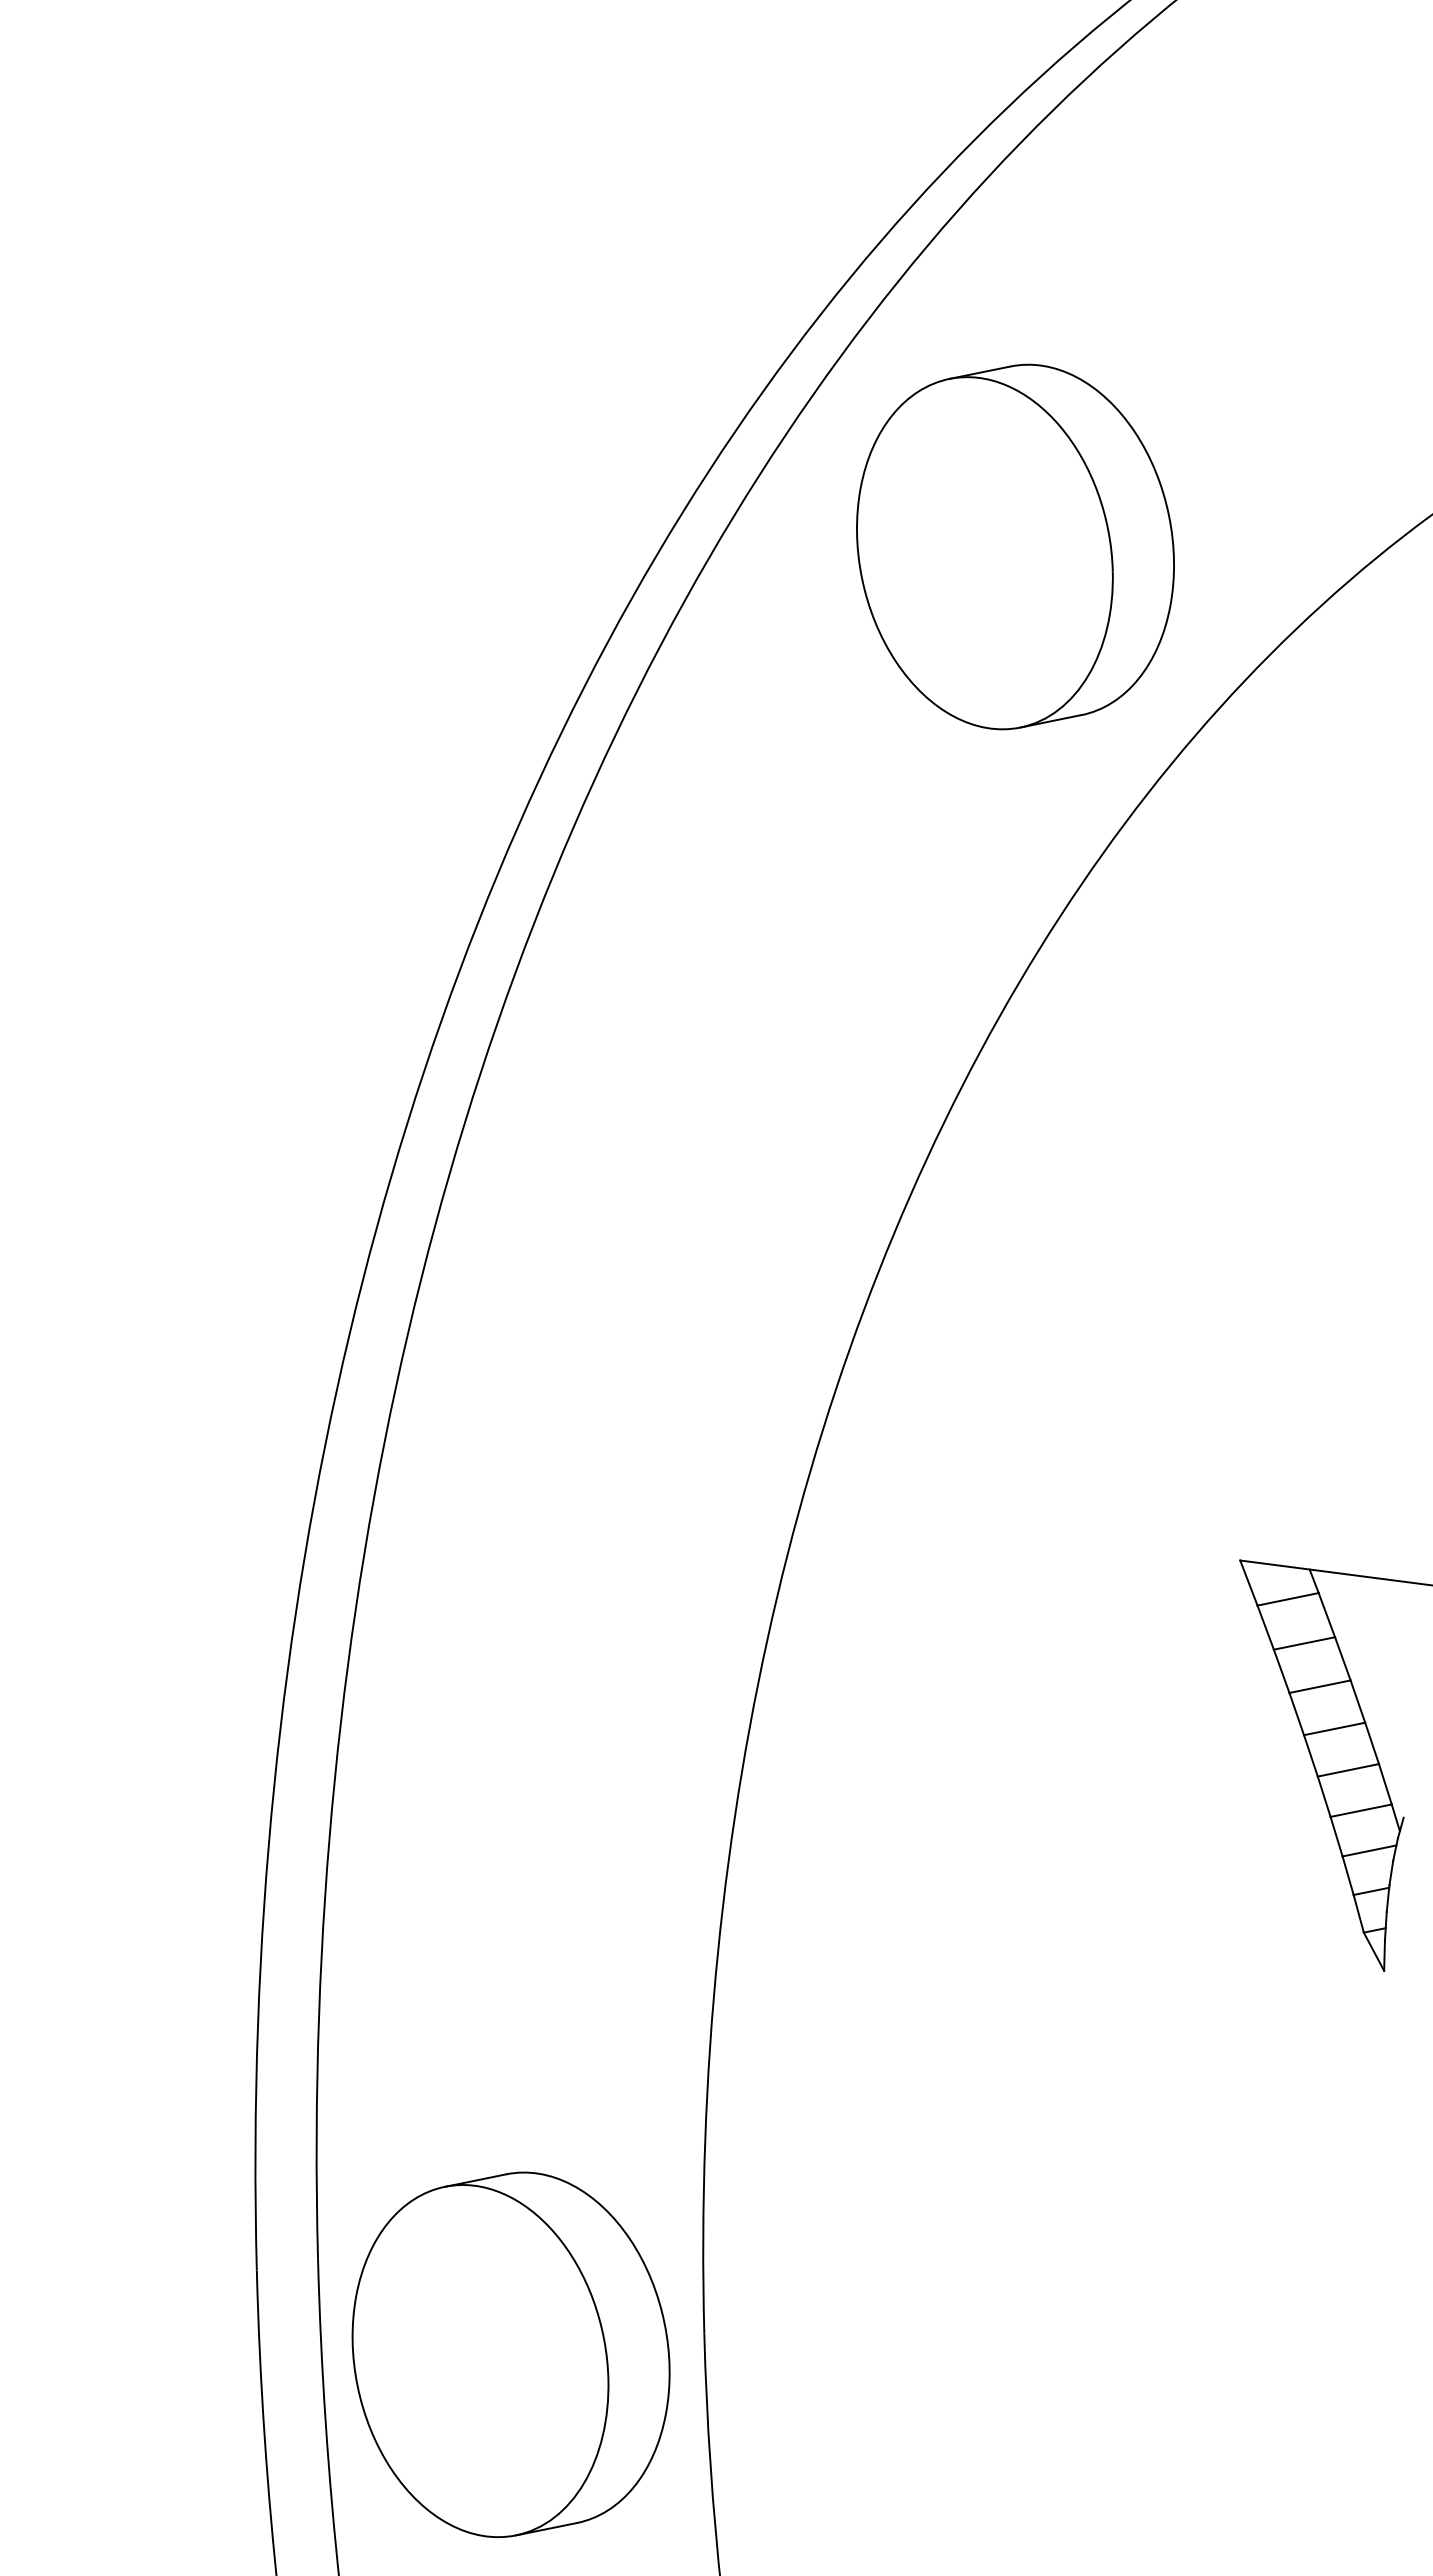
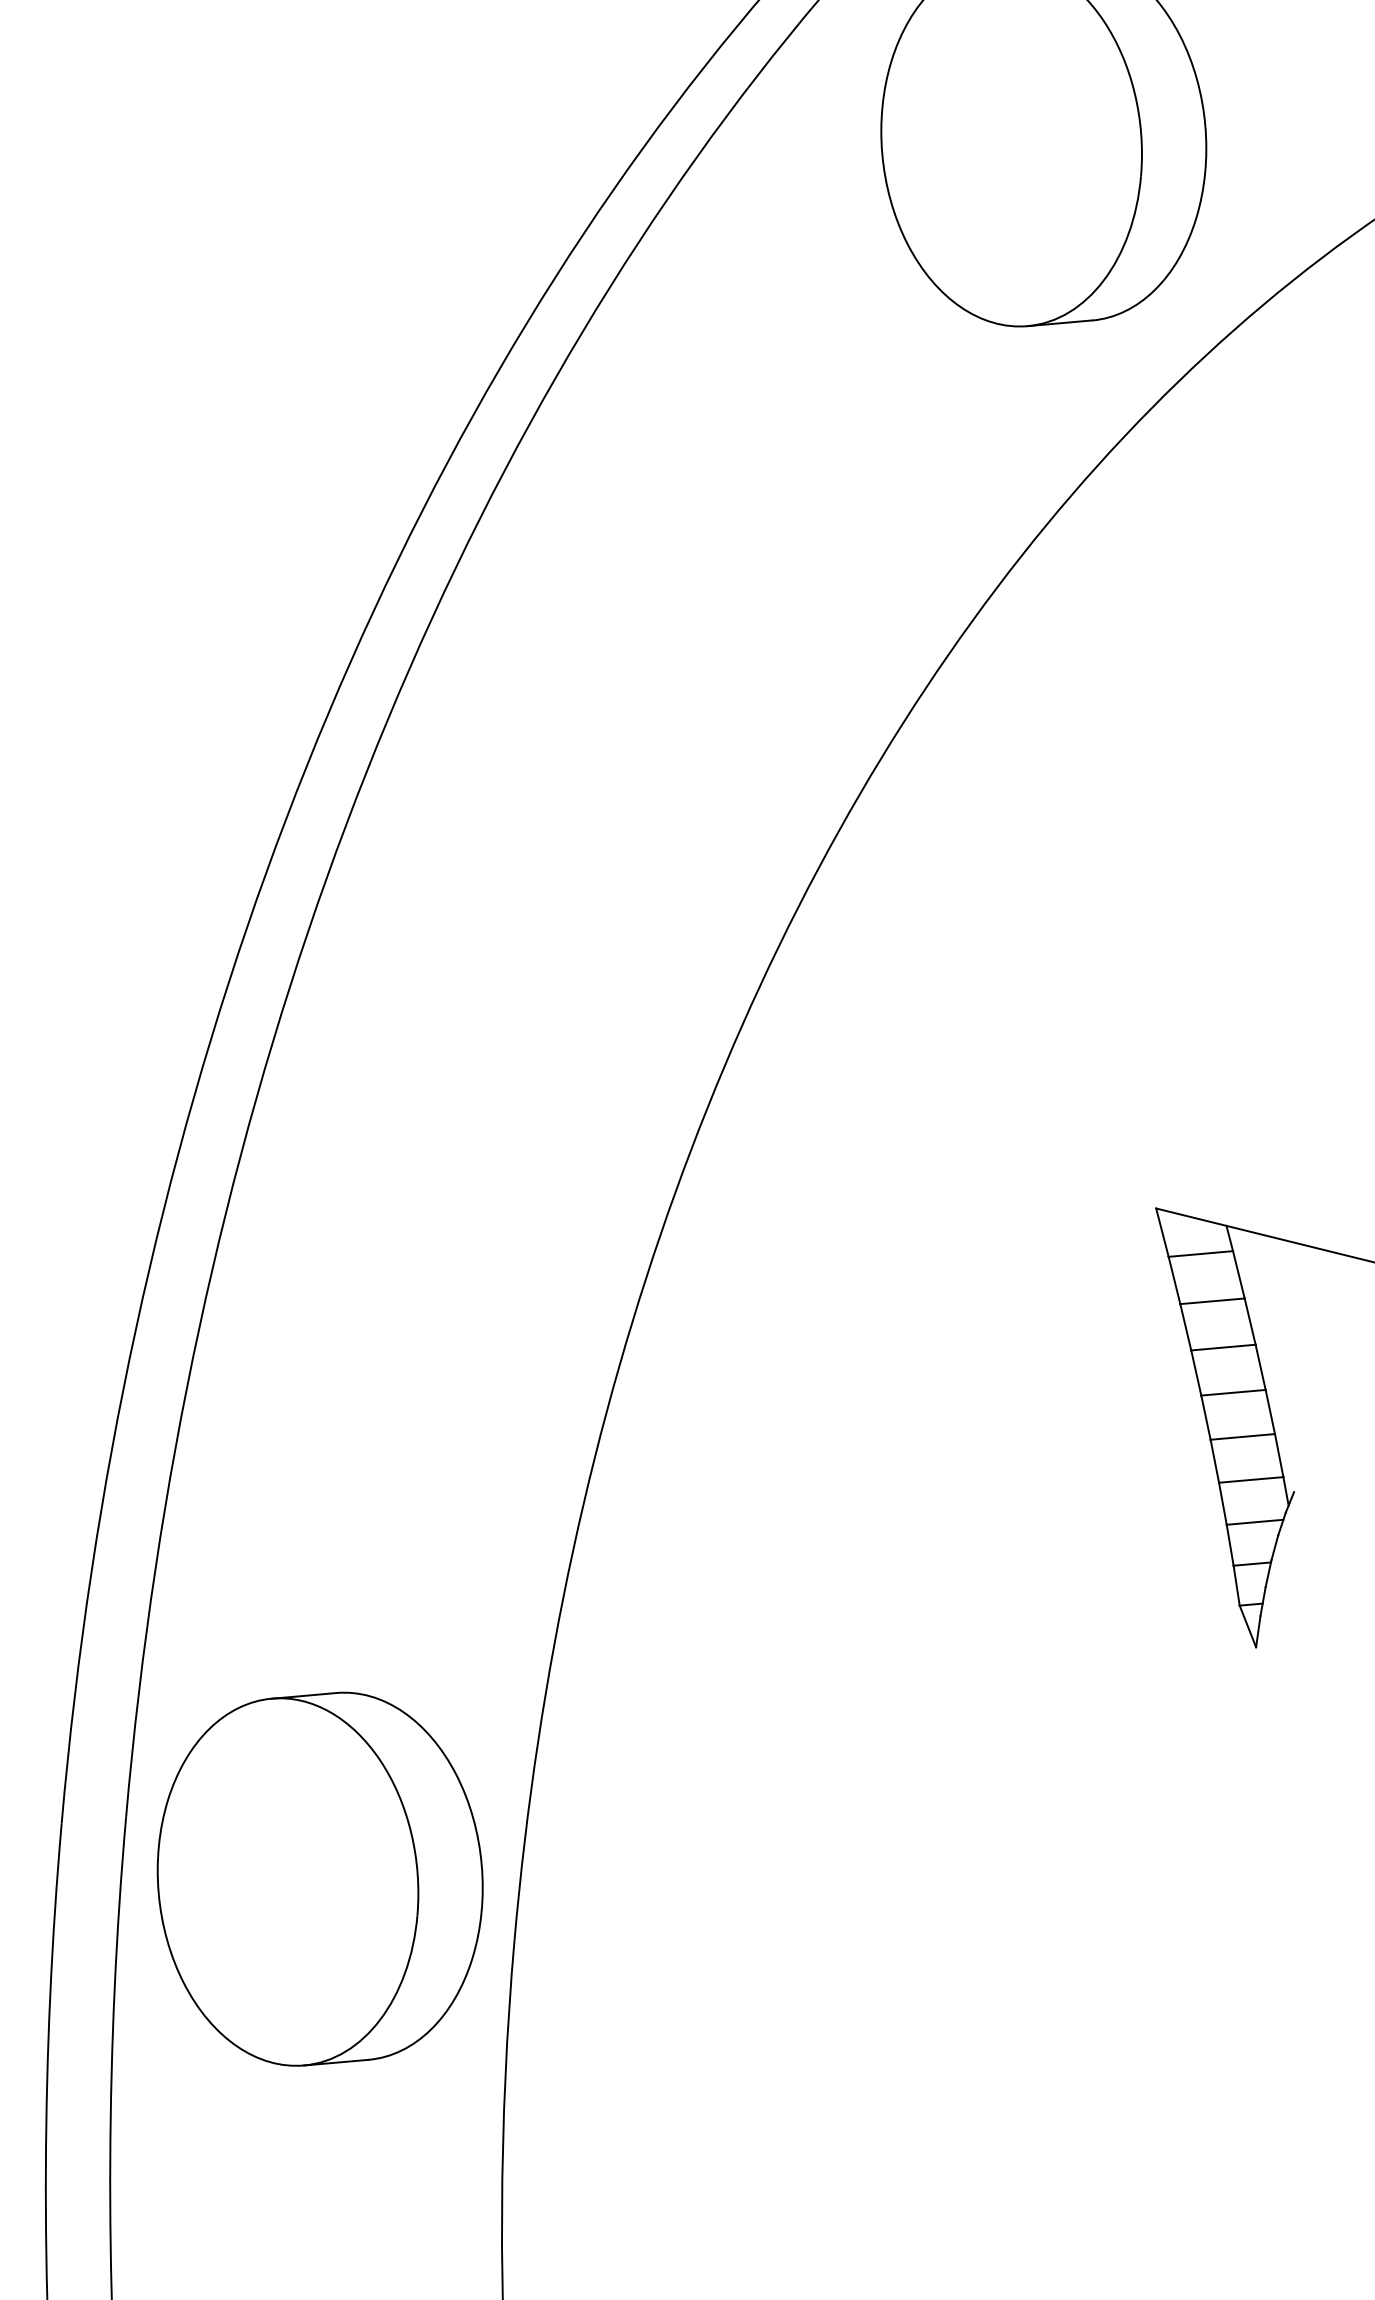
part: (510, 2354) -> (319, 1878), moved

